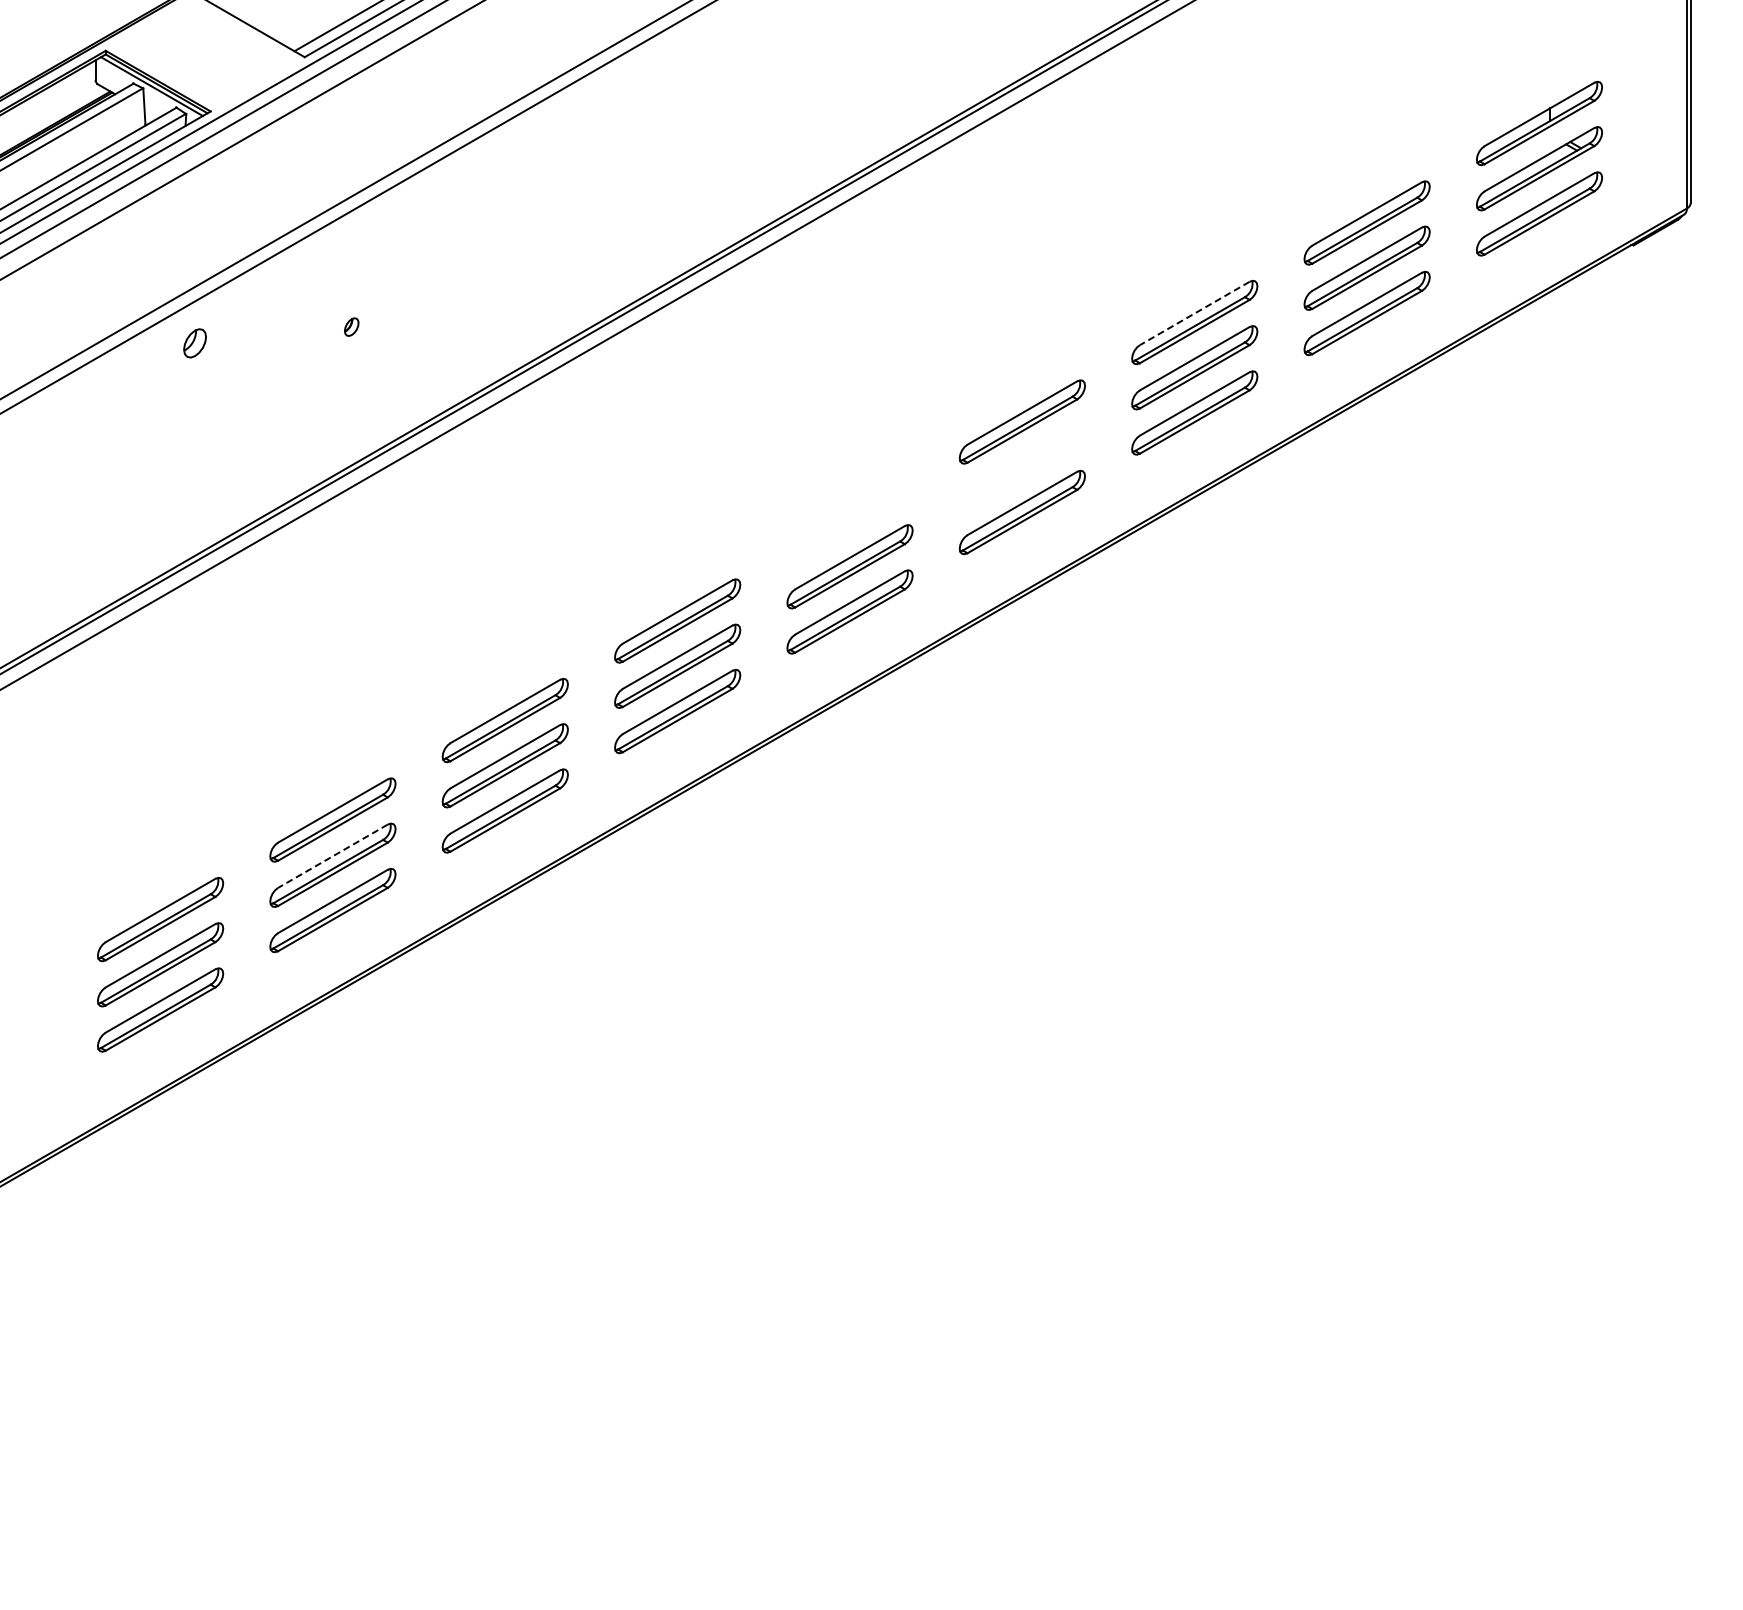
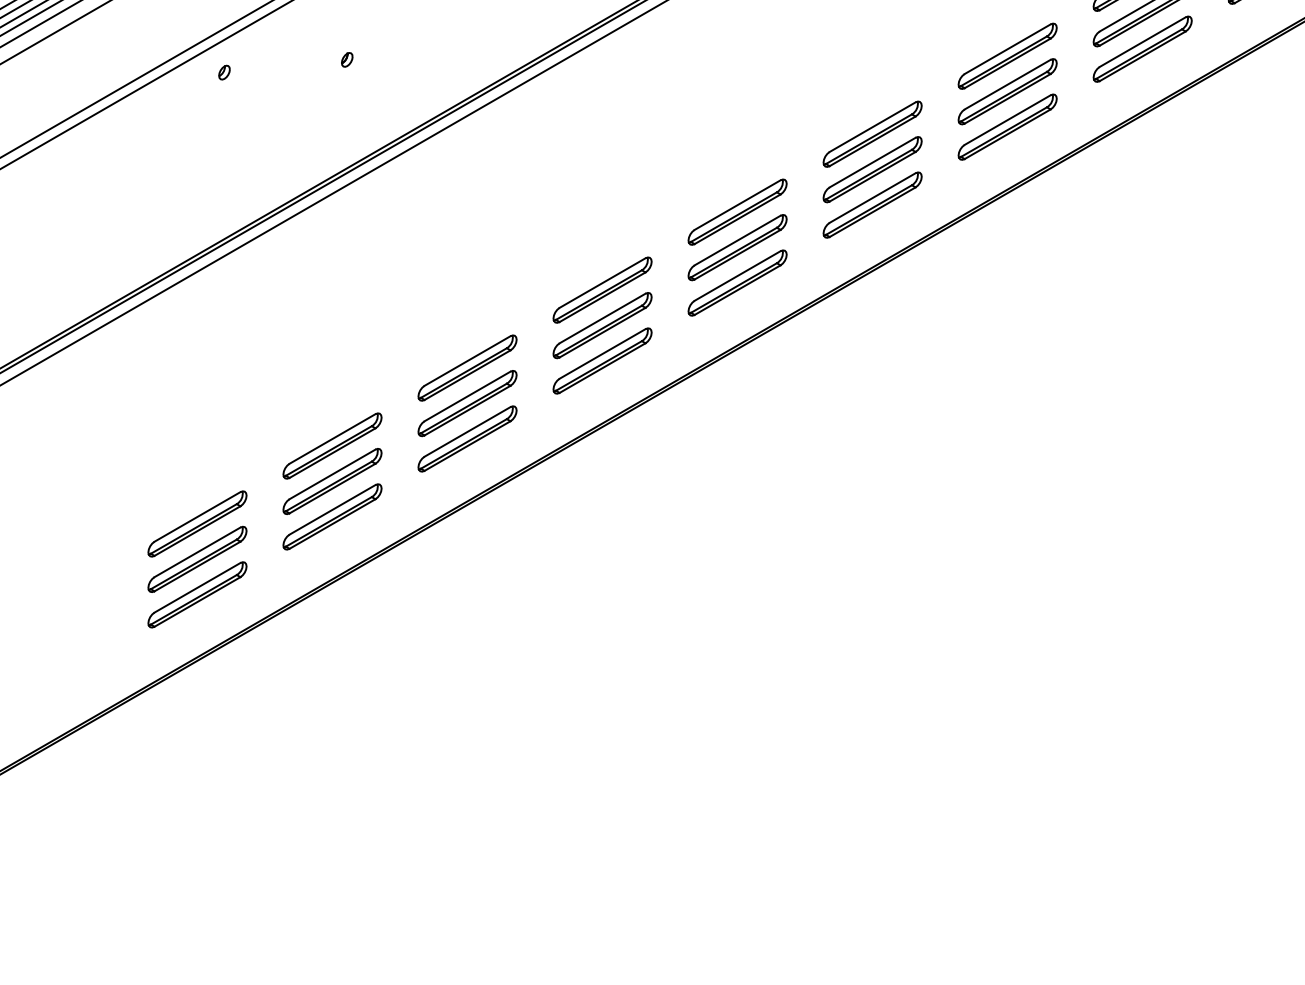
line: (1194, 313) -> (1007, 49), dashed -> solid
part: (194, 343) -> (224, 72), size x0.62
part: (1021, 466) -> (871, 169), added
part: (849, 521) -> (737, 212), added
line: (332, 856) -> (332, 474), dashed -> solid

